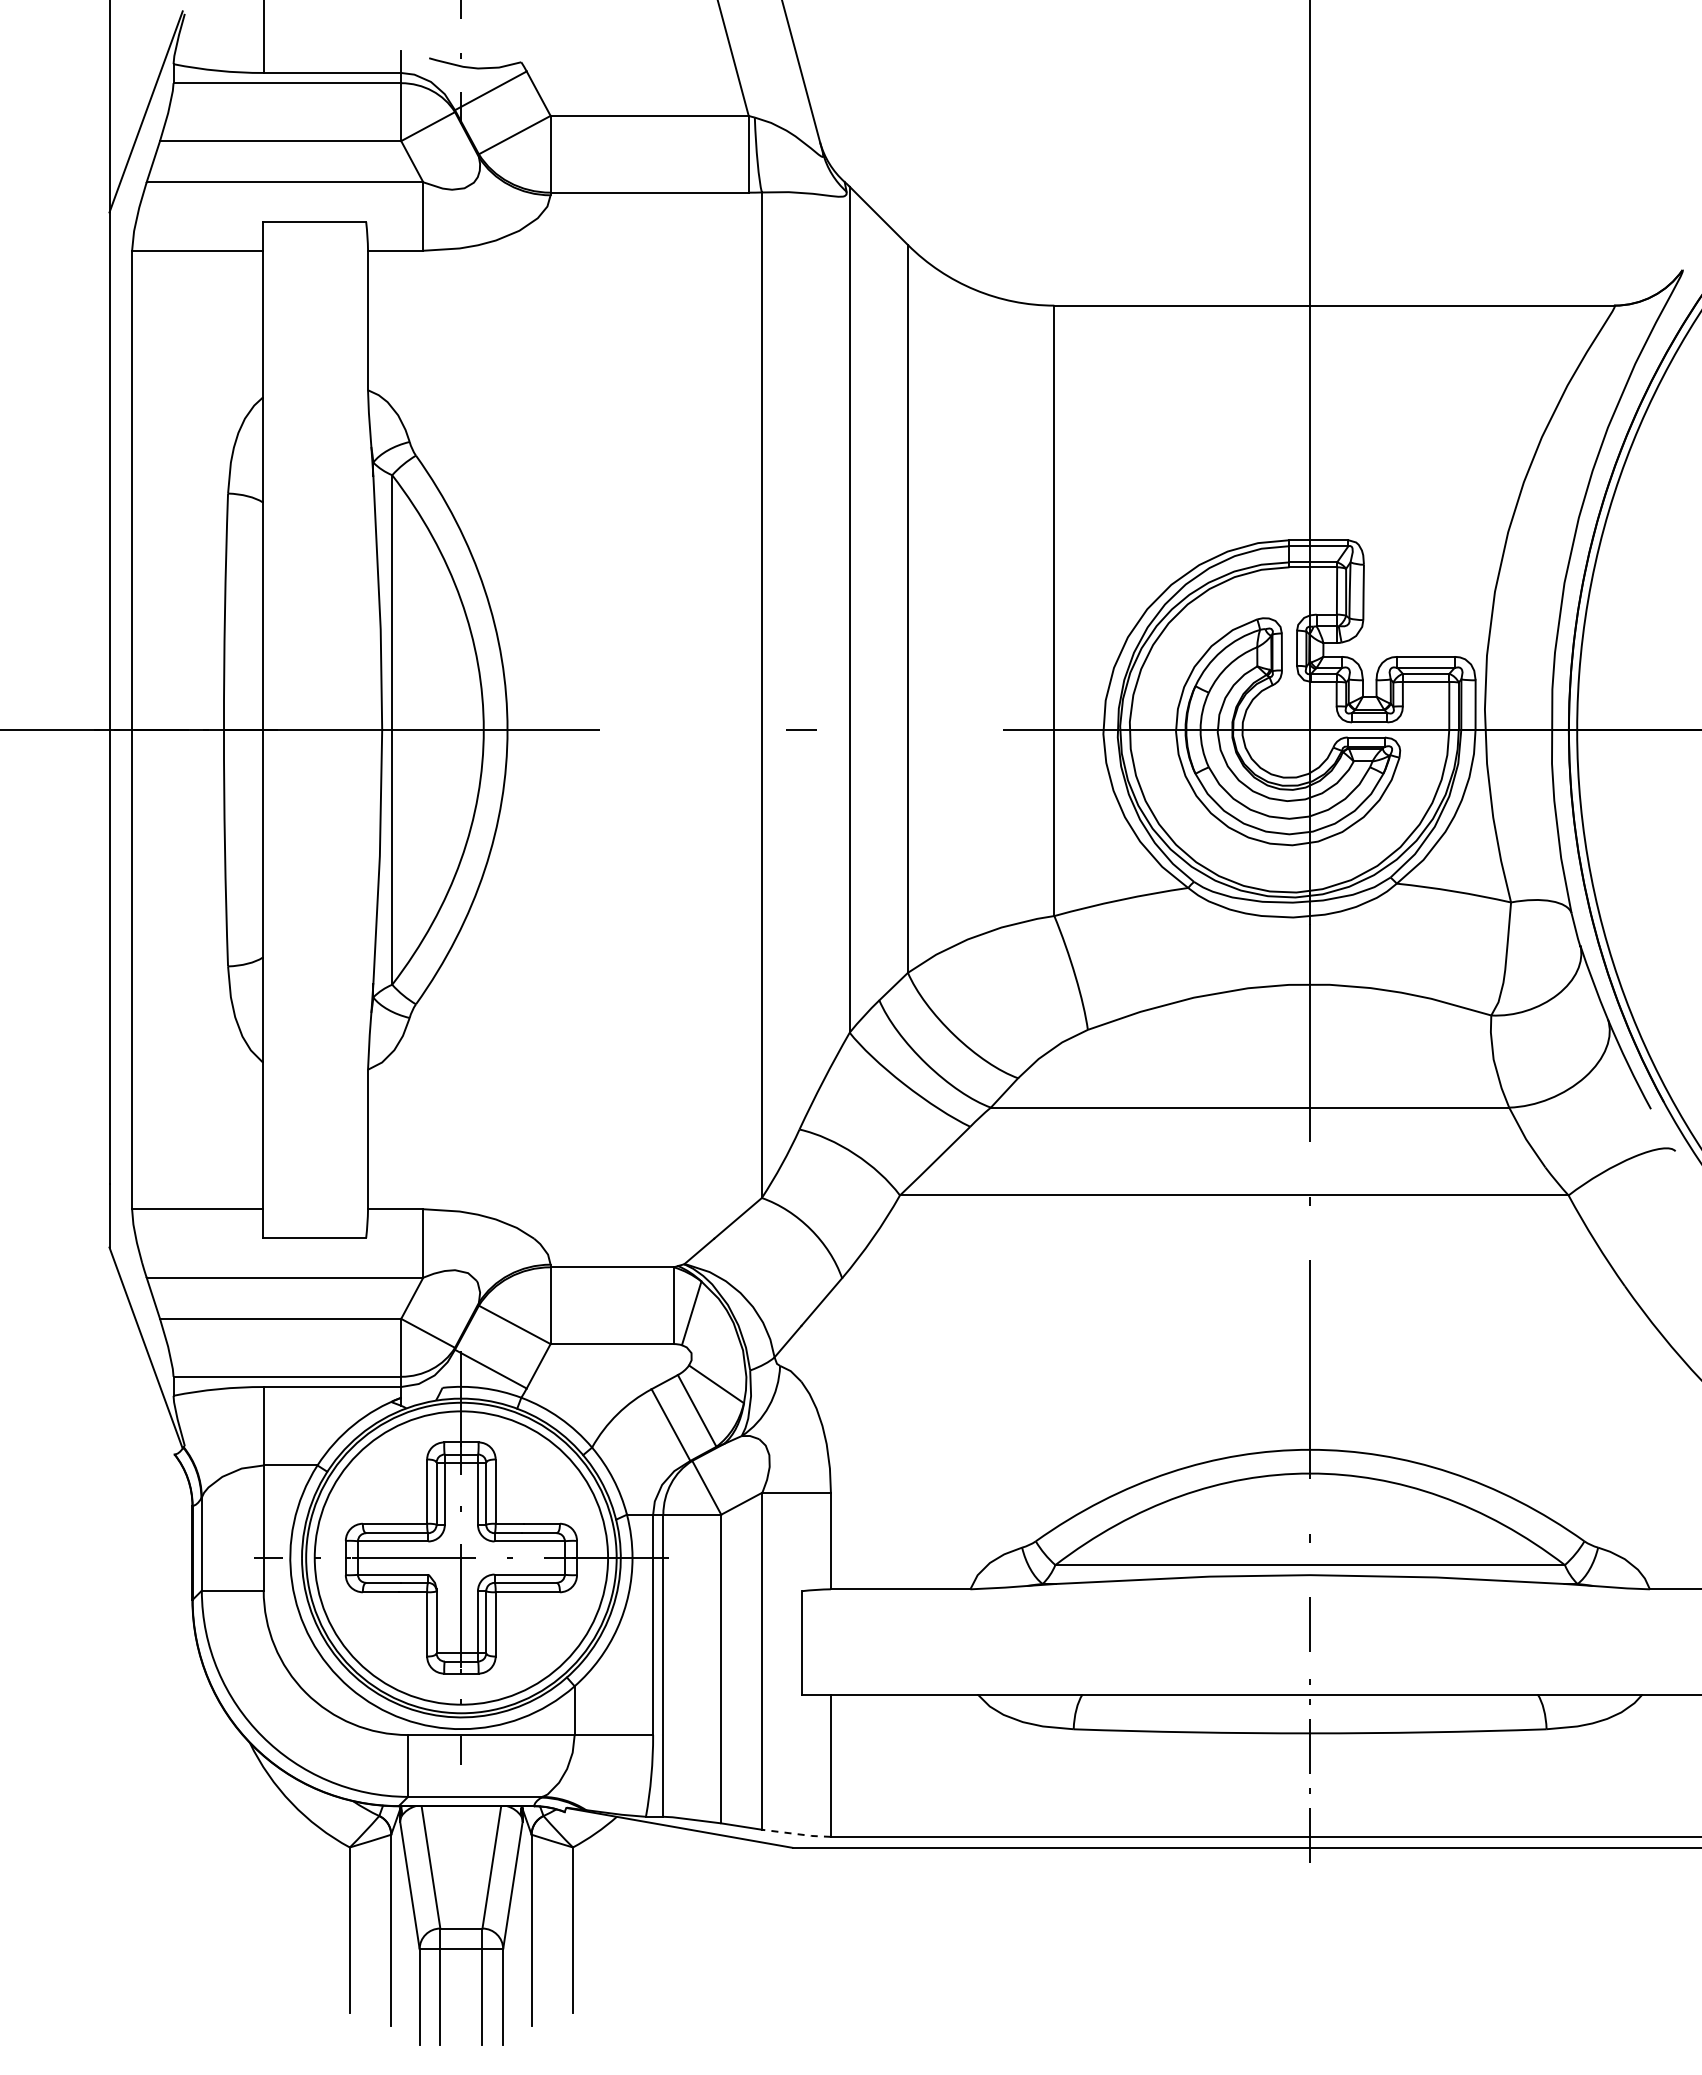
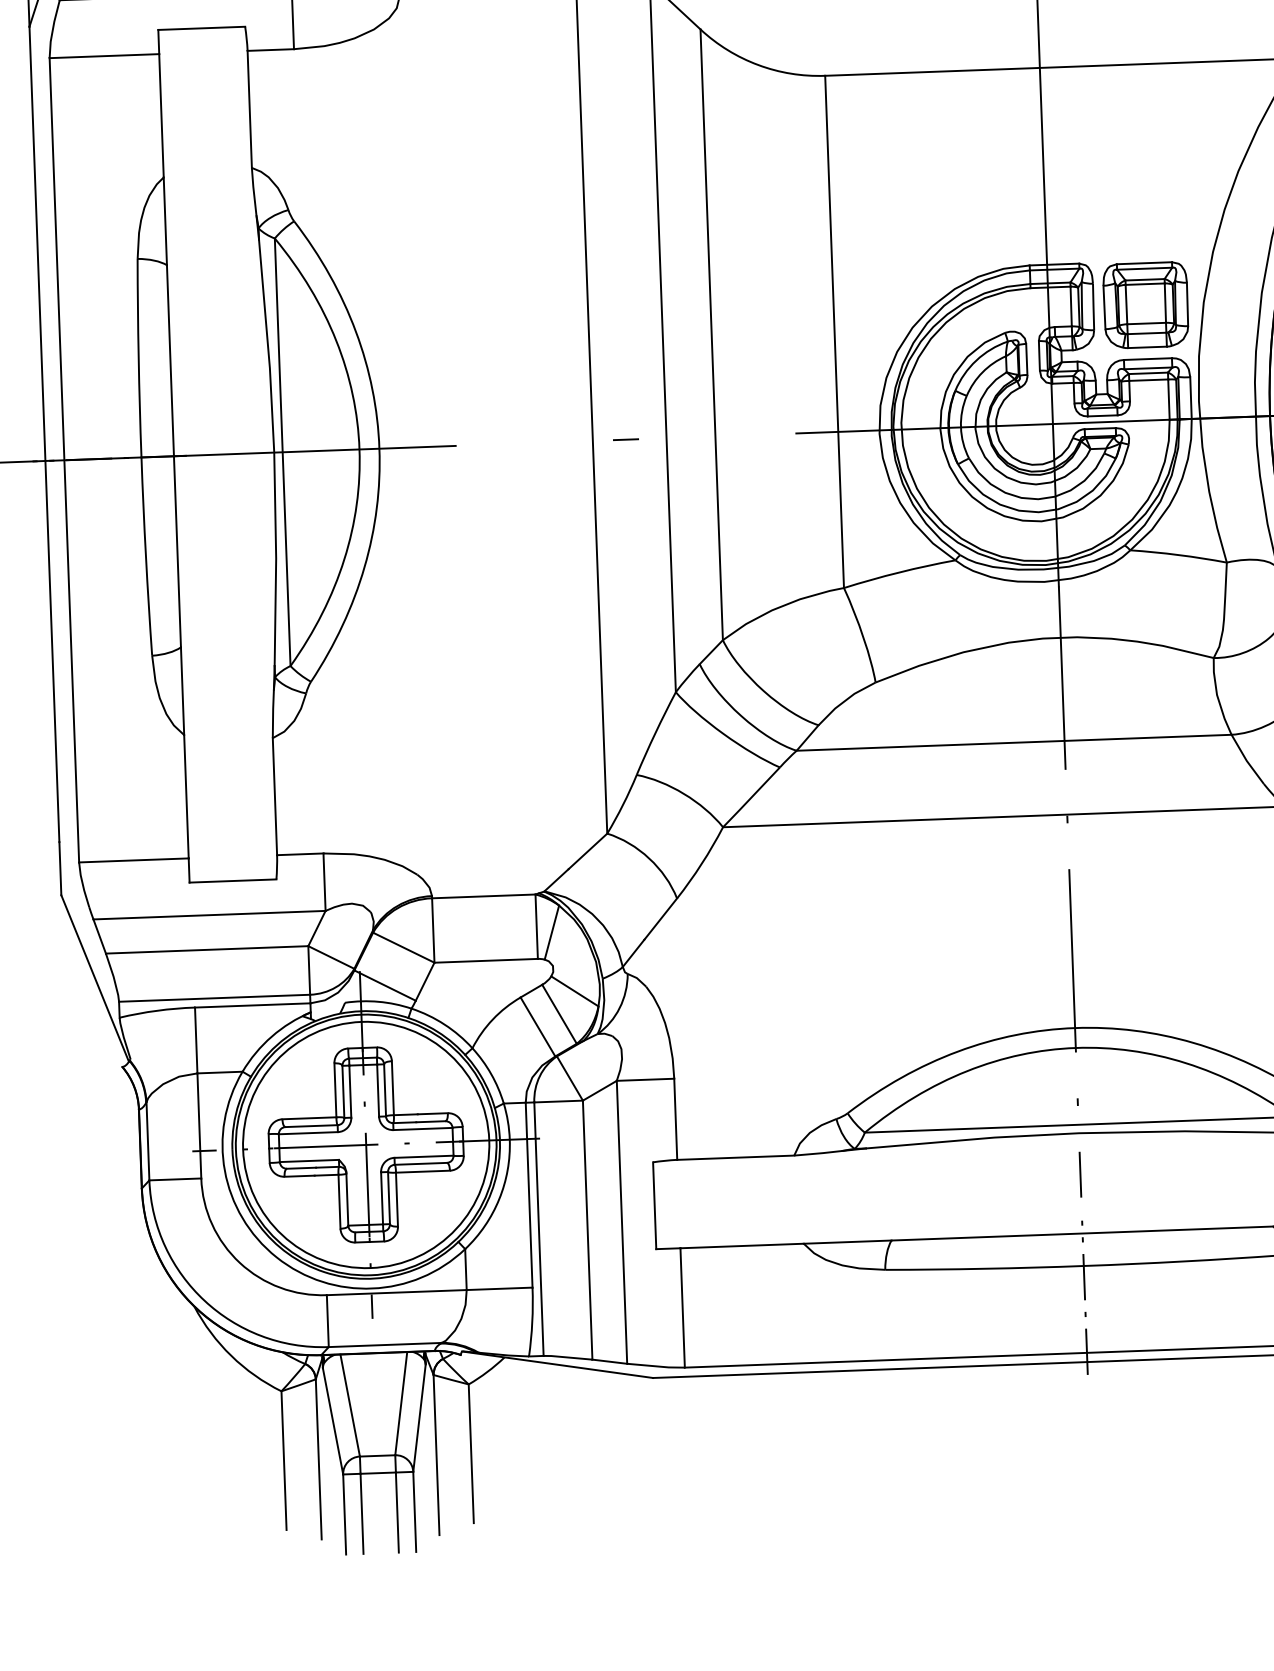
part: (1425, 592) -> (1145, 305), added
line: (796, 1834) -> (655, 1366), dashed -> solid

